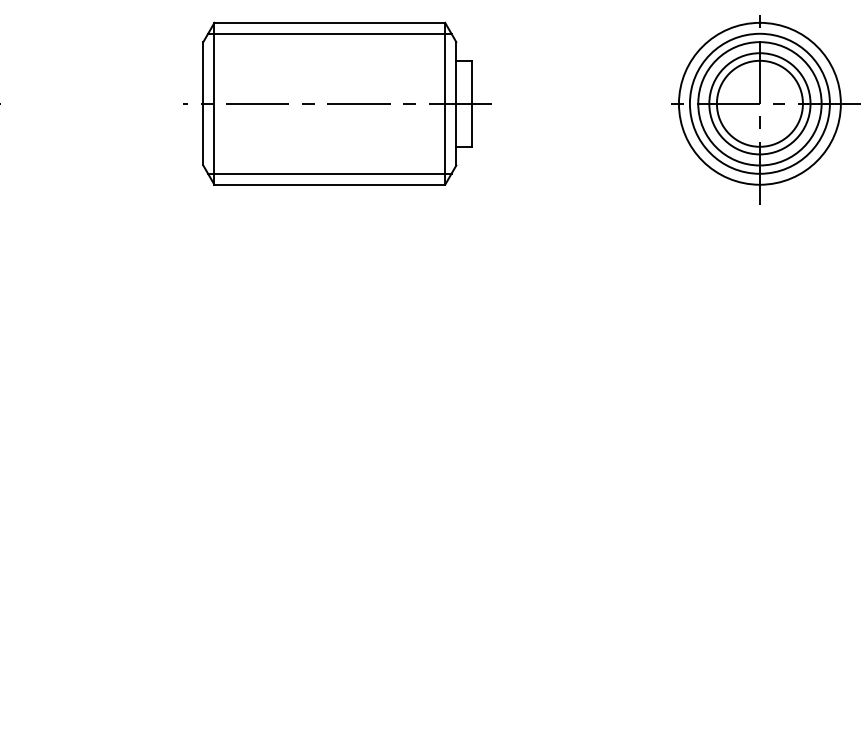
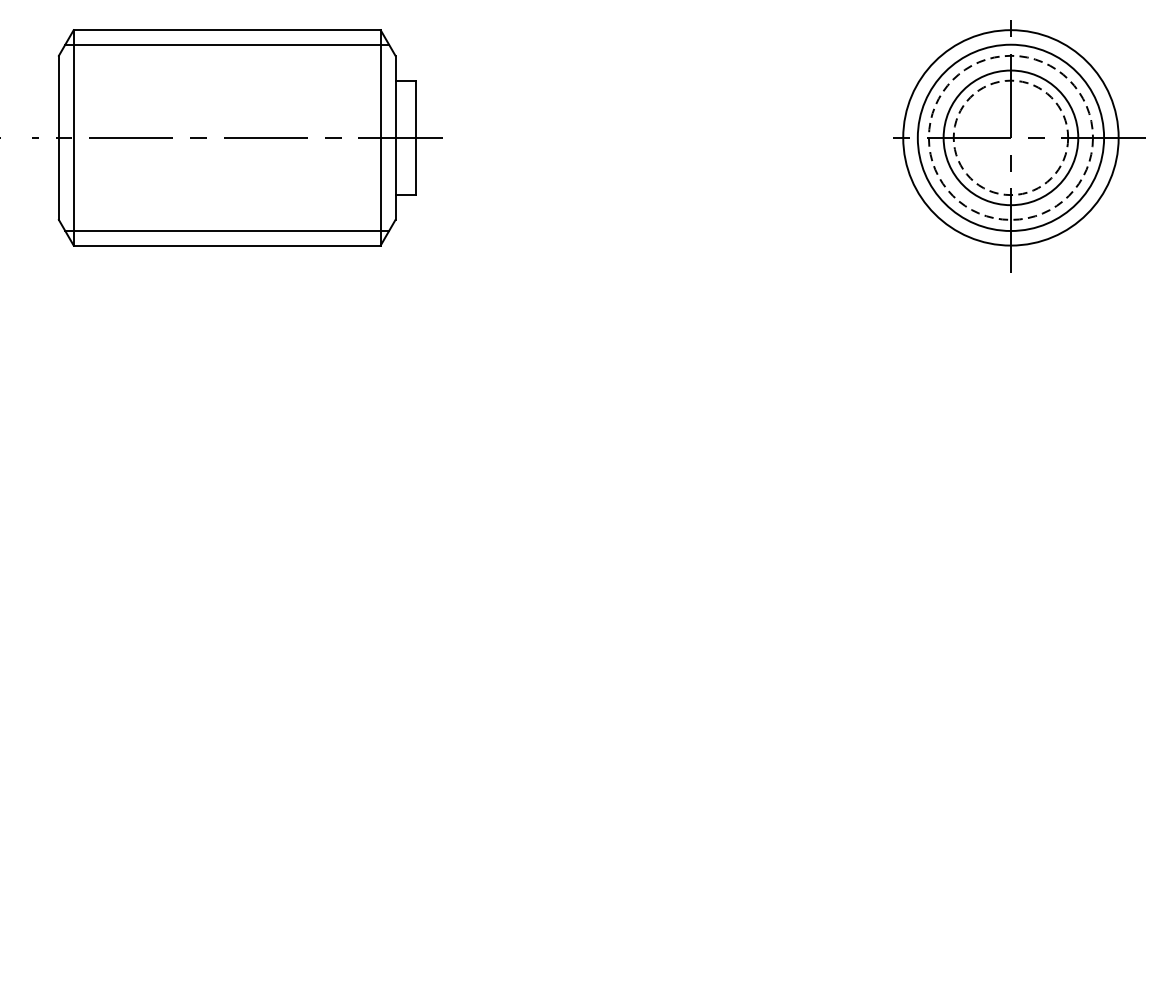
part: (337, 103) -> (237, 137), moved
circle: (759, 103) -> (1010, 137), solid -> dashed
circle: (759, 103) -> (1010, 137), solid -> dashed

